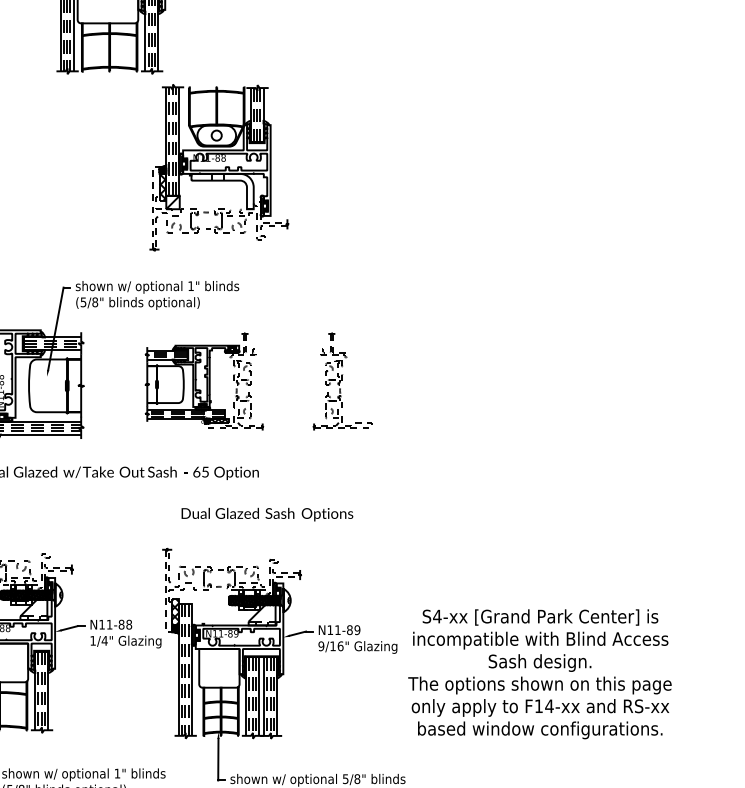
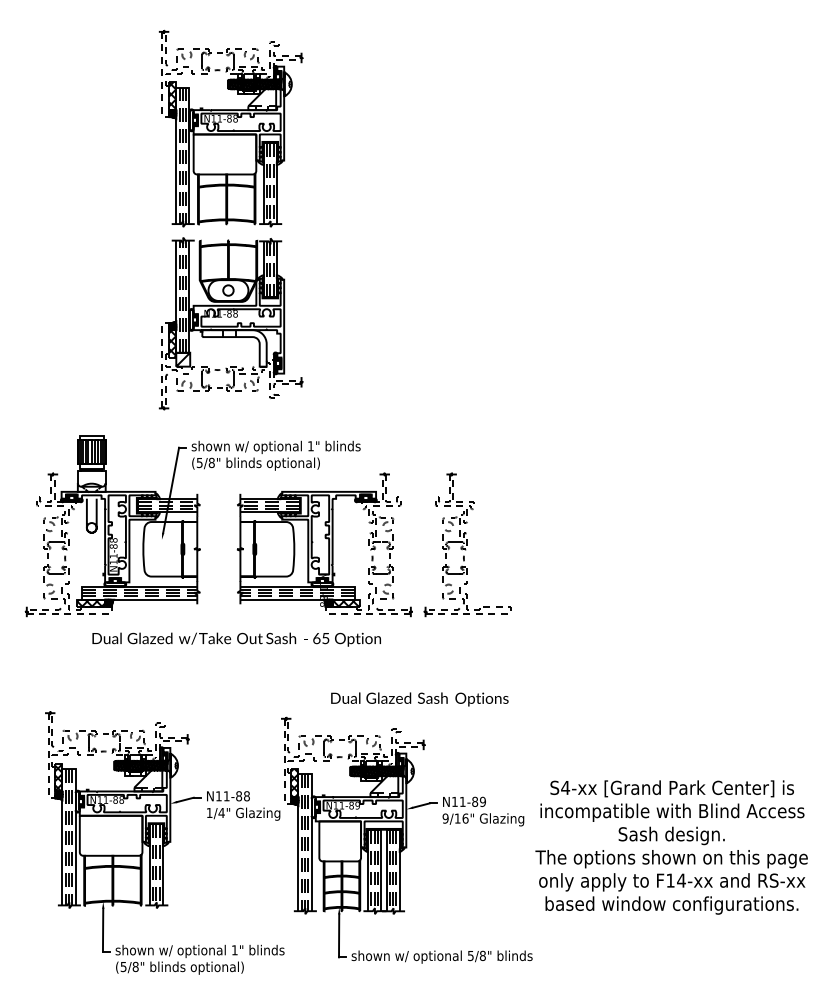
part: (218, 167) -> (230, 323), moved
part: (204, 381) -> (324, 544), size x1.43
part: (342, 381) -> (467, 544), size x1.43
text: (267, 514) -> (419, 699), moved

